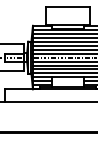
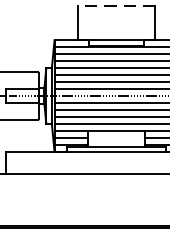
line: (67, 6) -> (115, 6), solid -> dashed

